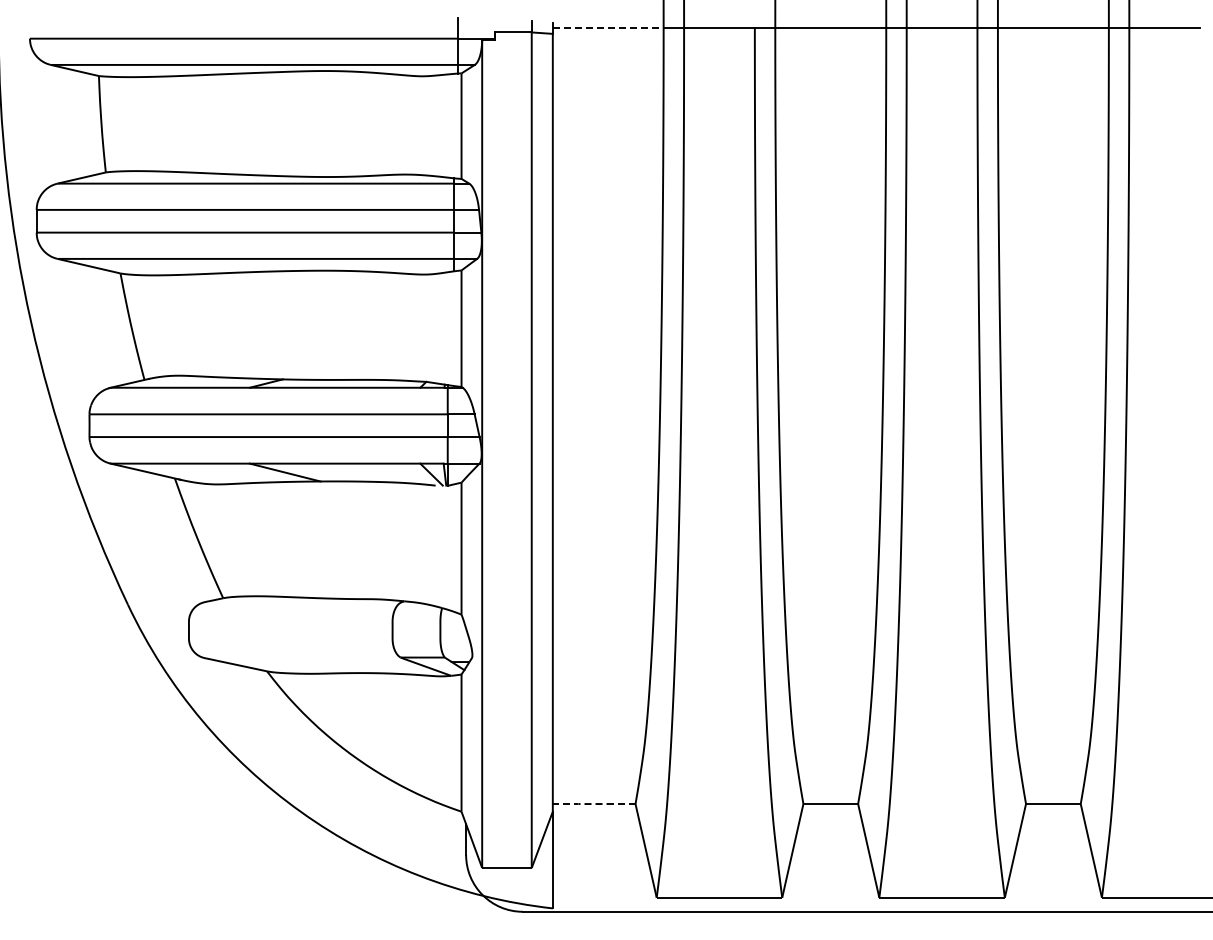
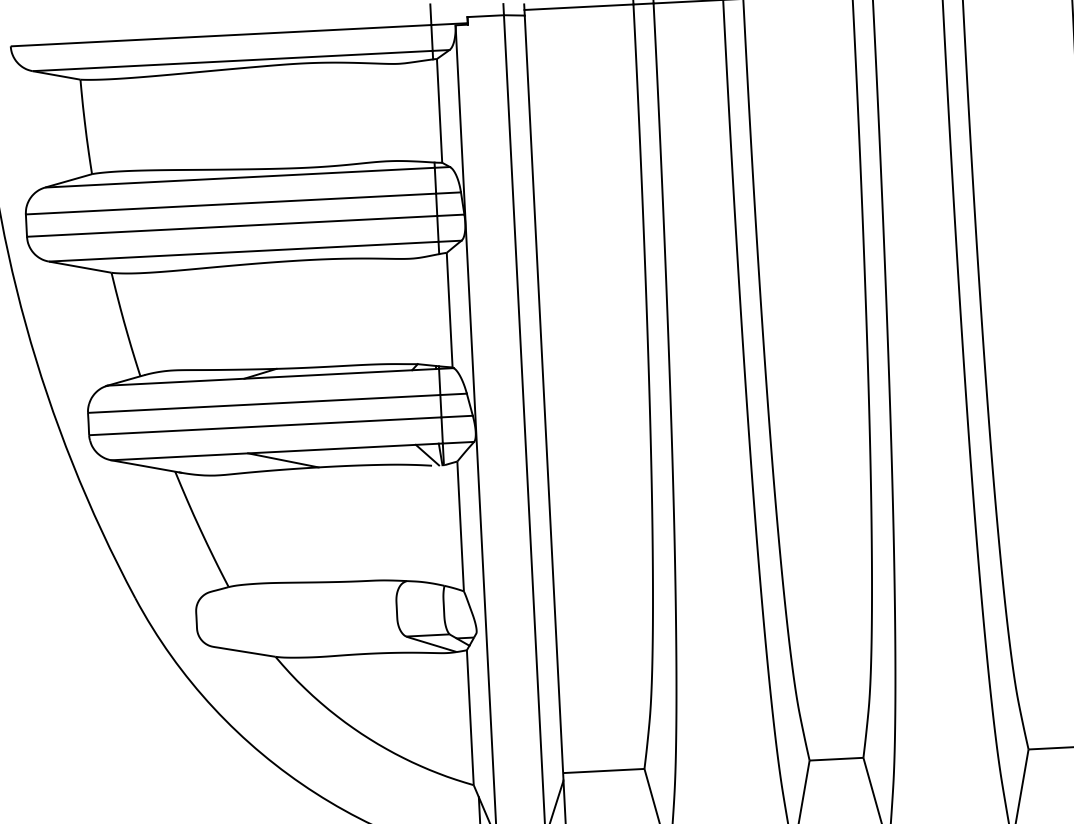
line: (608, 28) -> (579, 7), dashed -> solid
line: (594, 804) -> (604, 771), dashed -> solid

